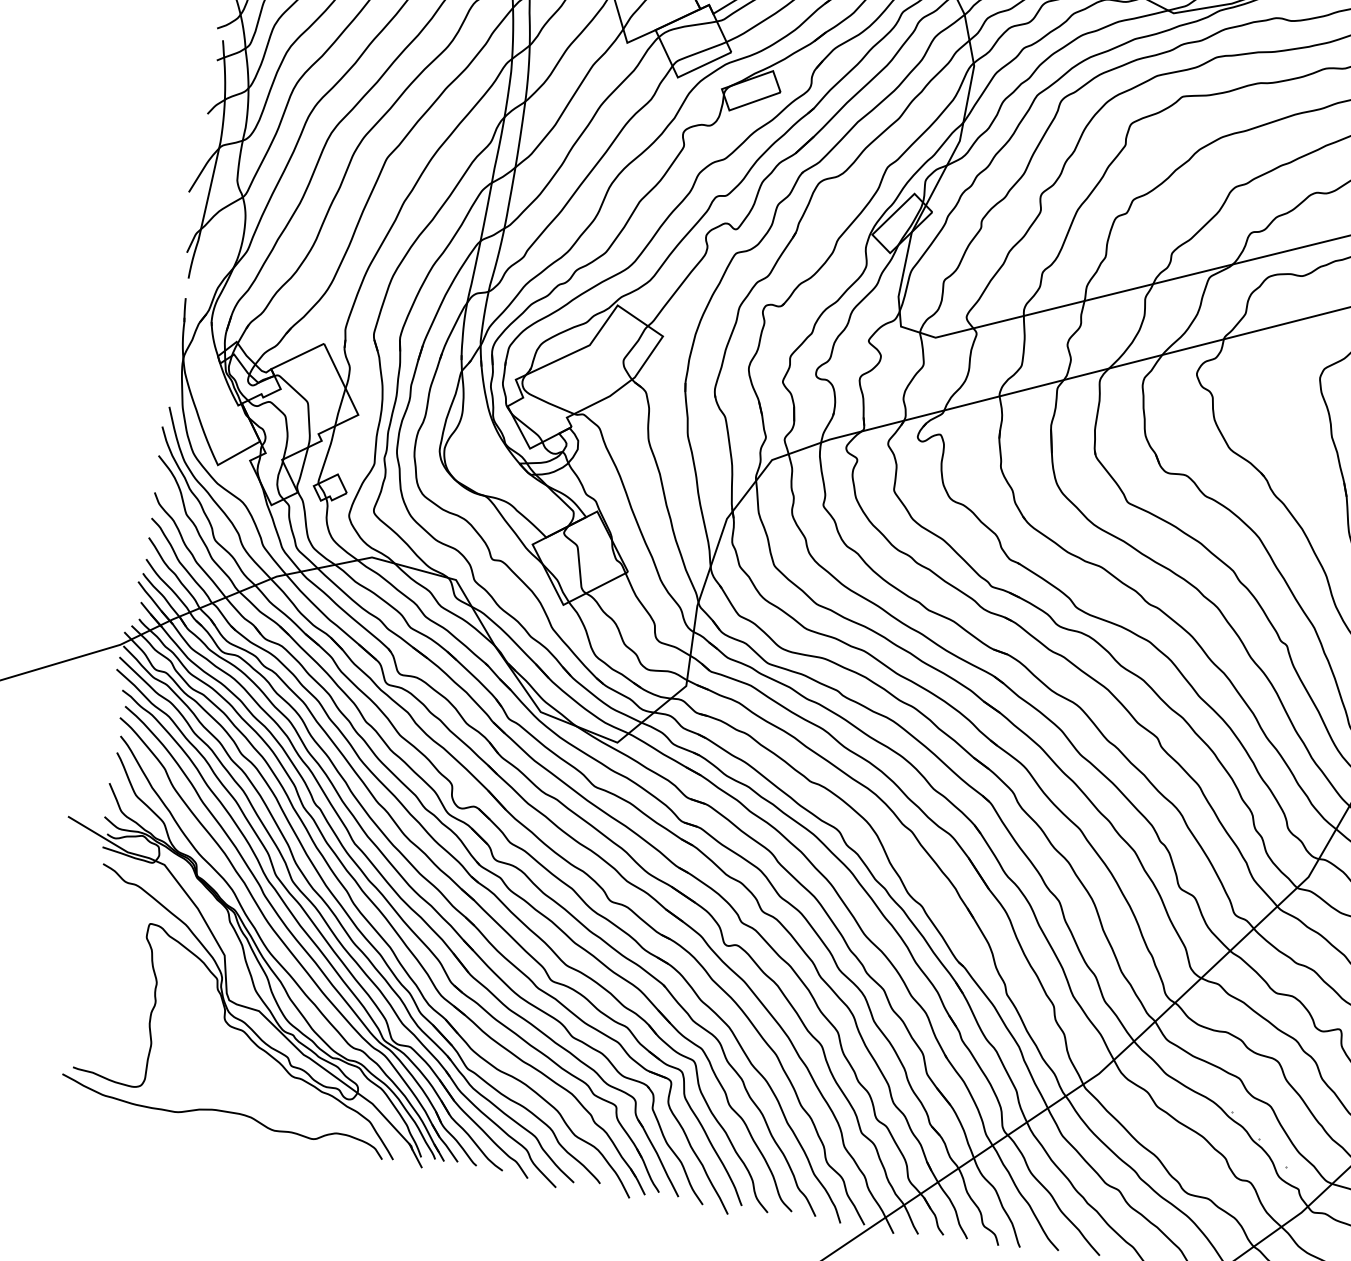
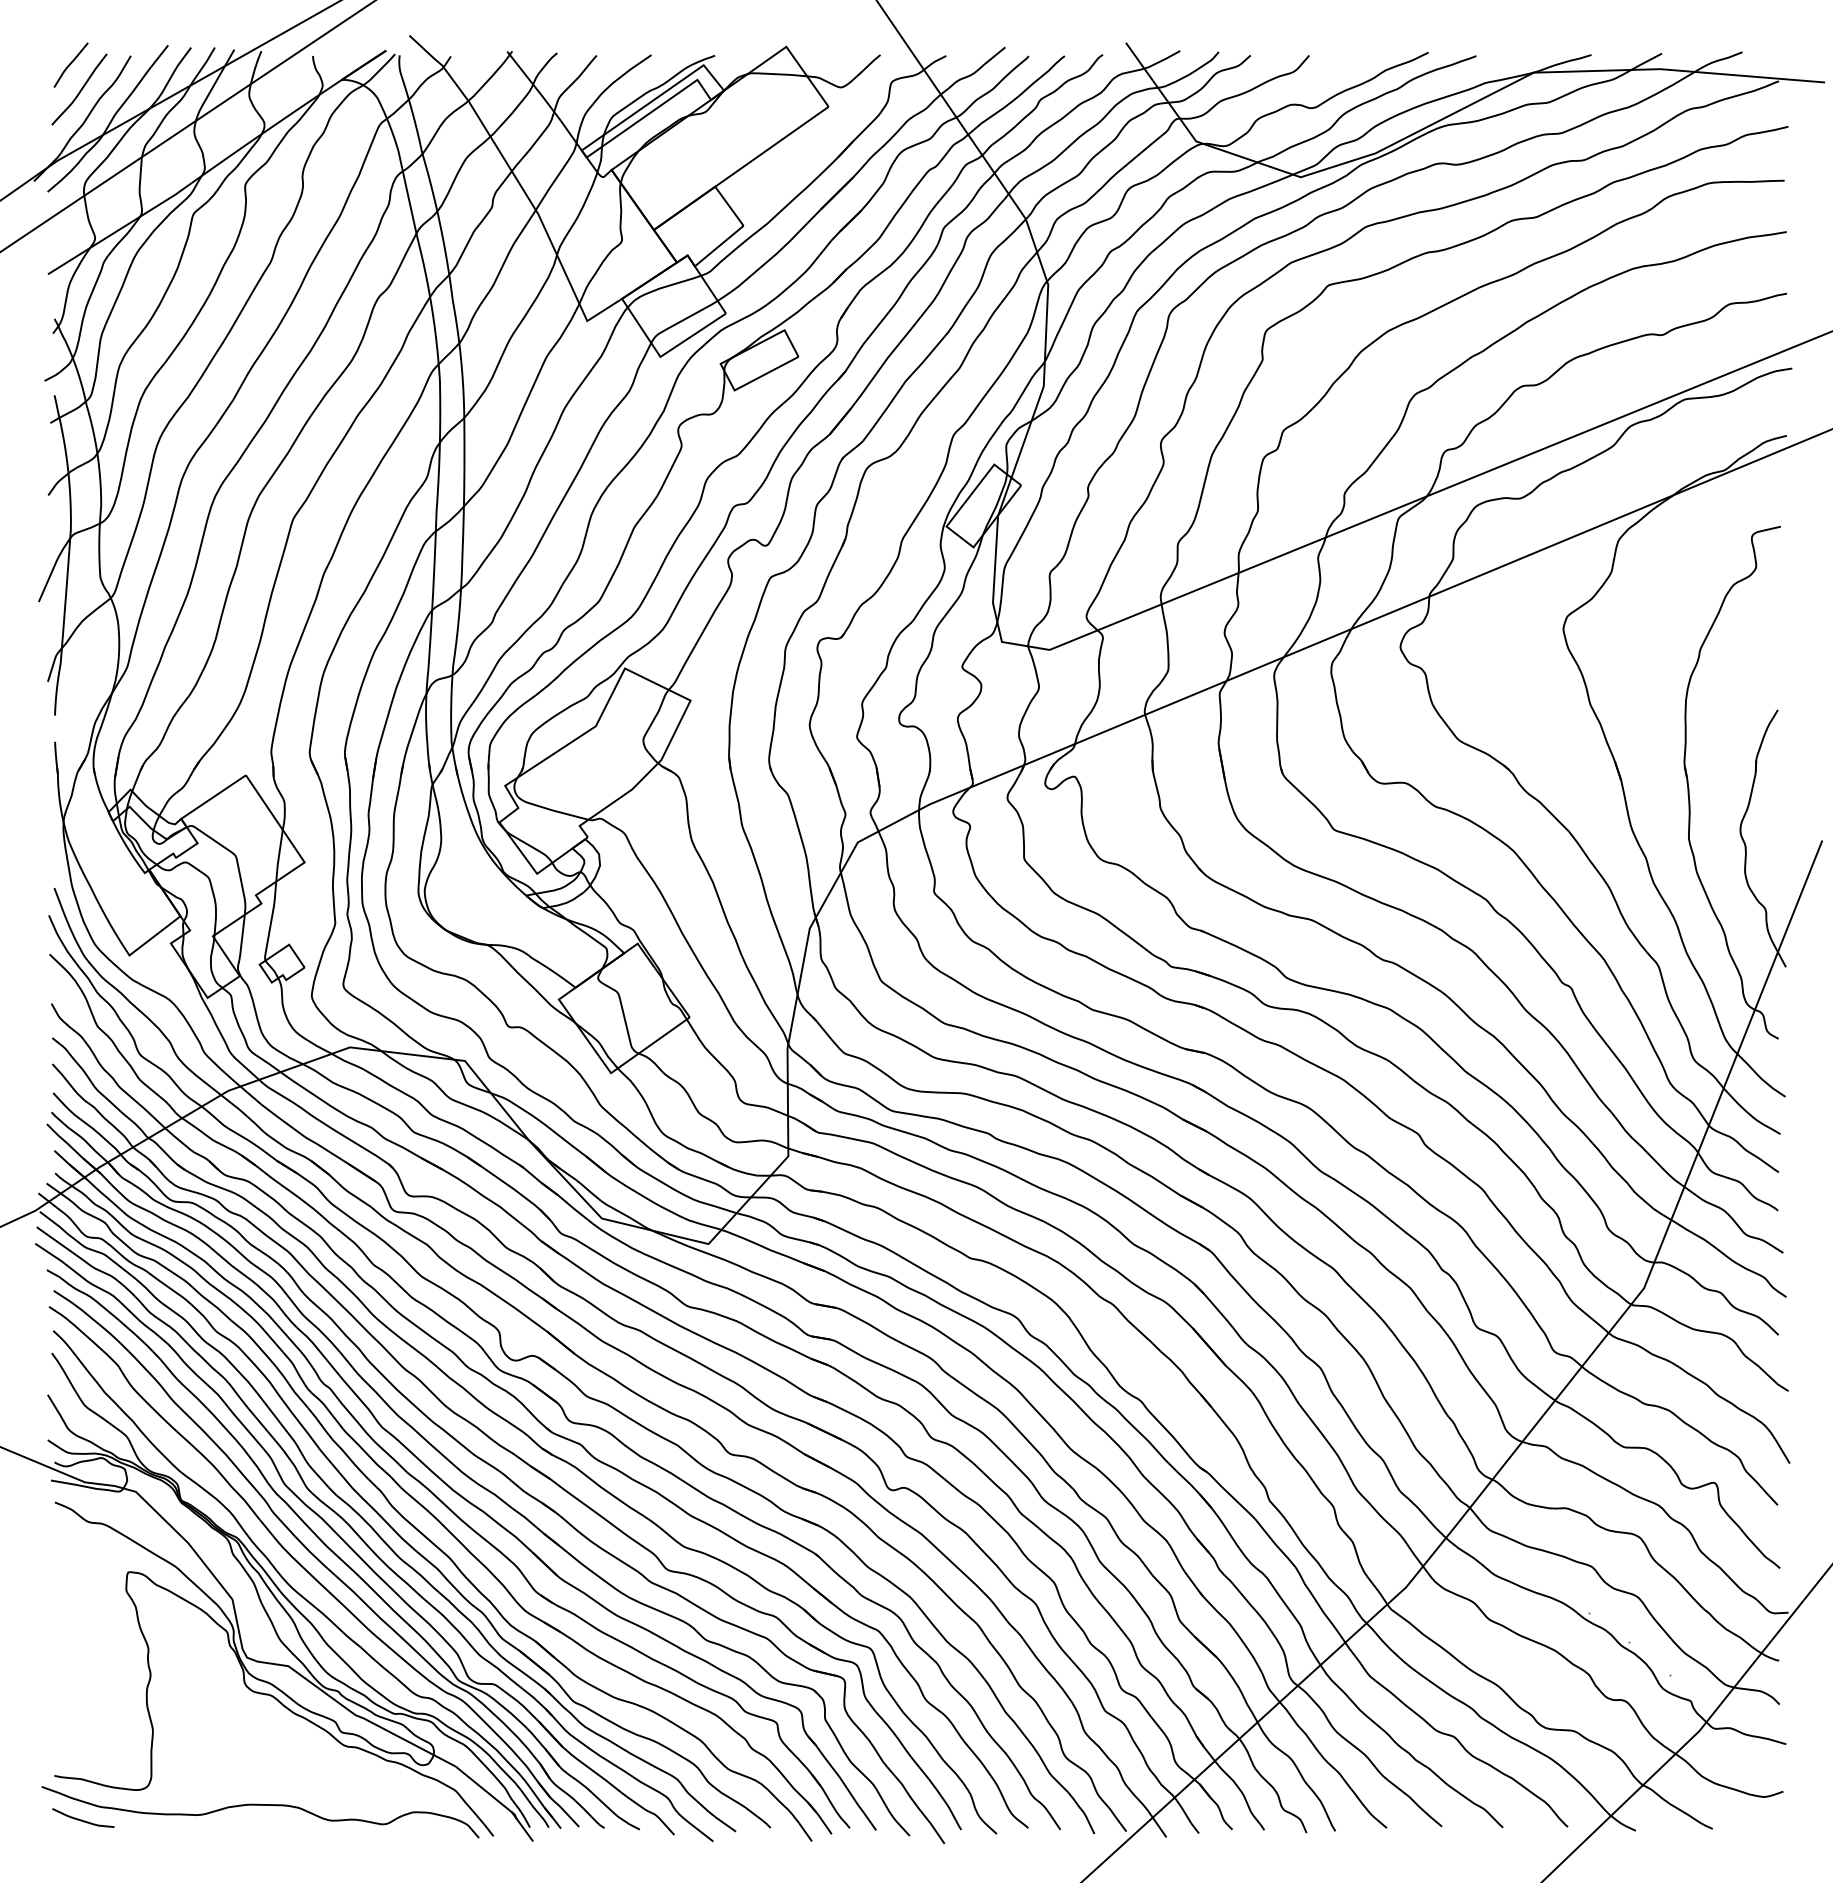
curve: (88, 1102) -> (81, 1819), added

